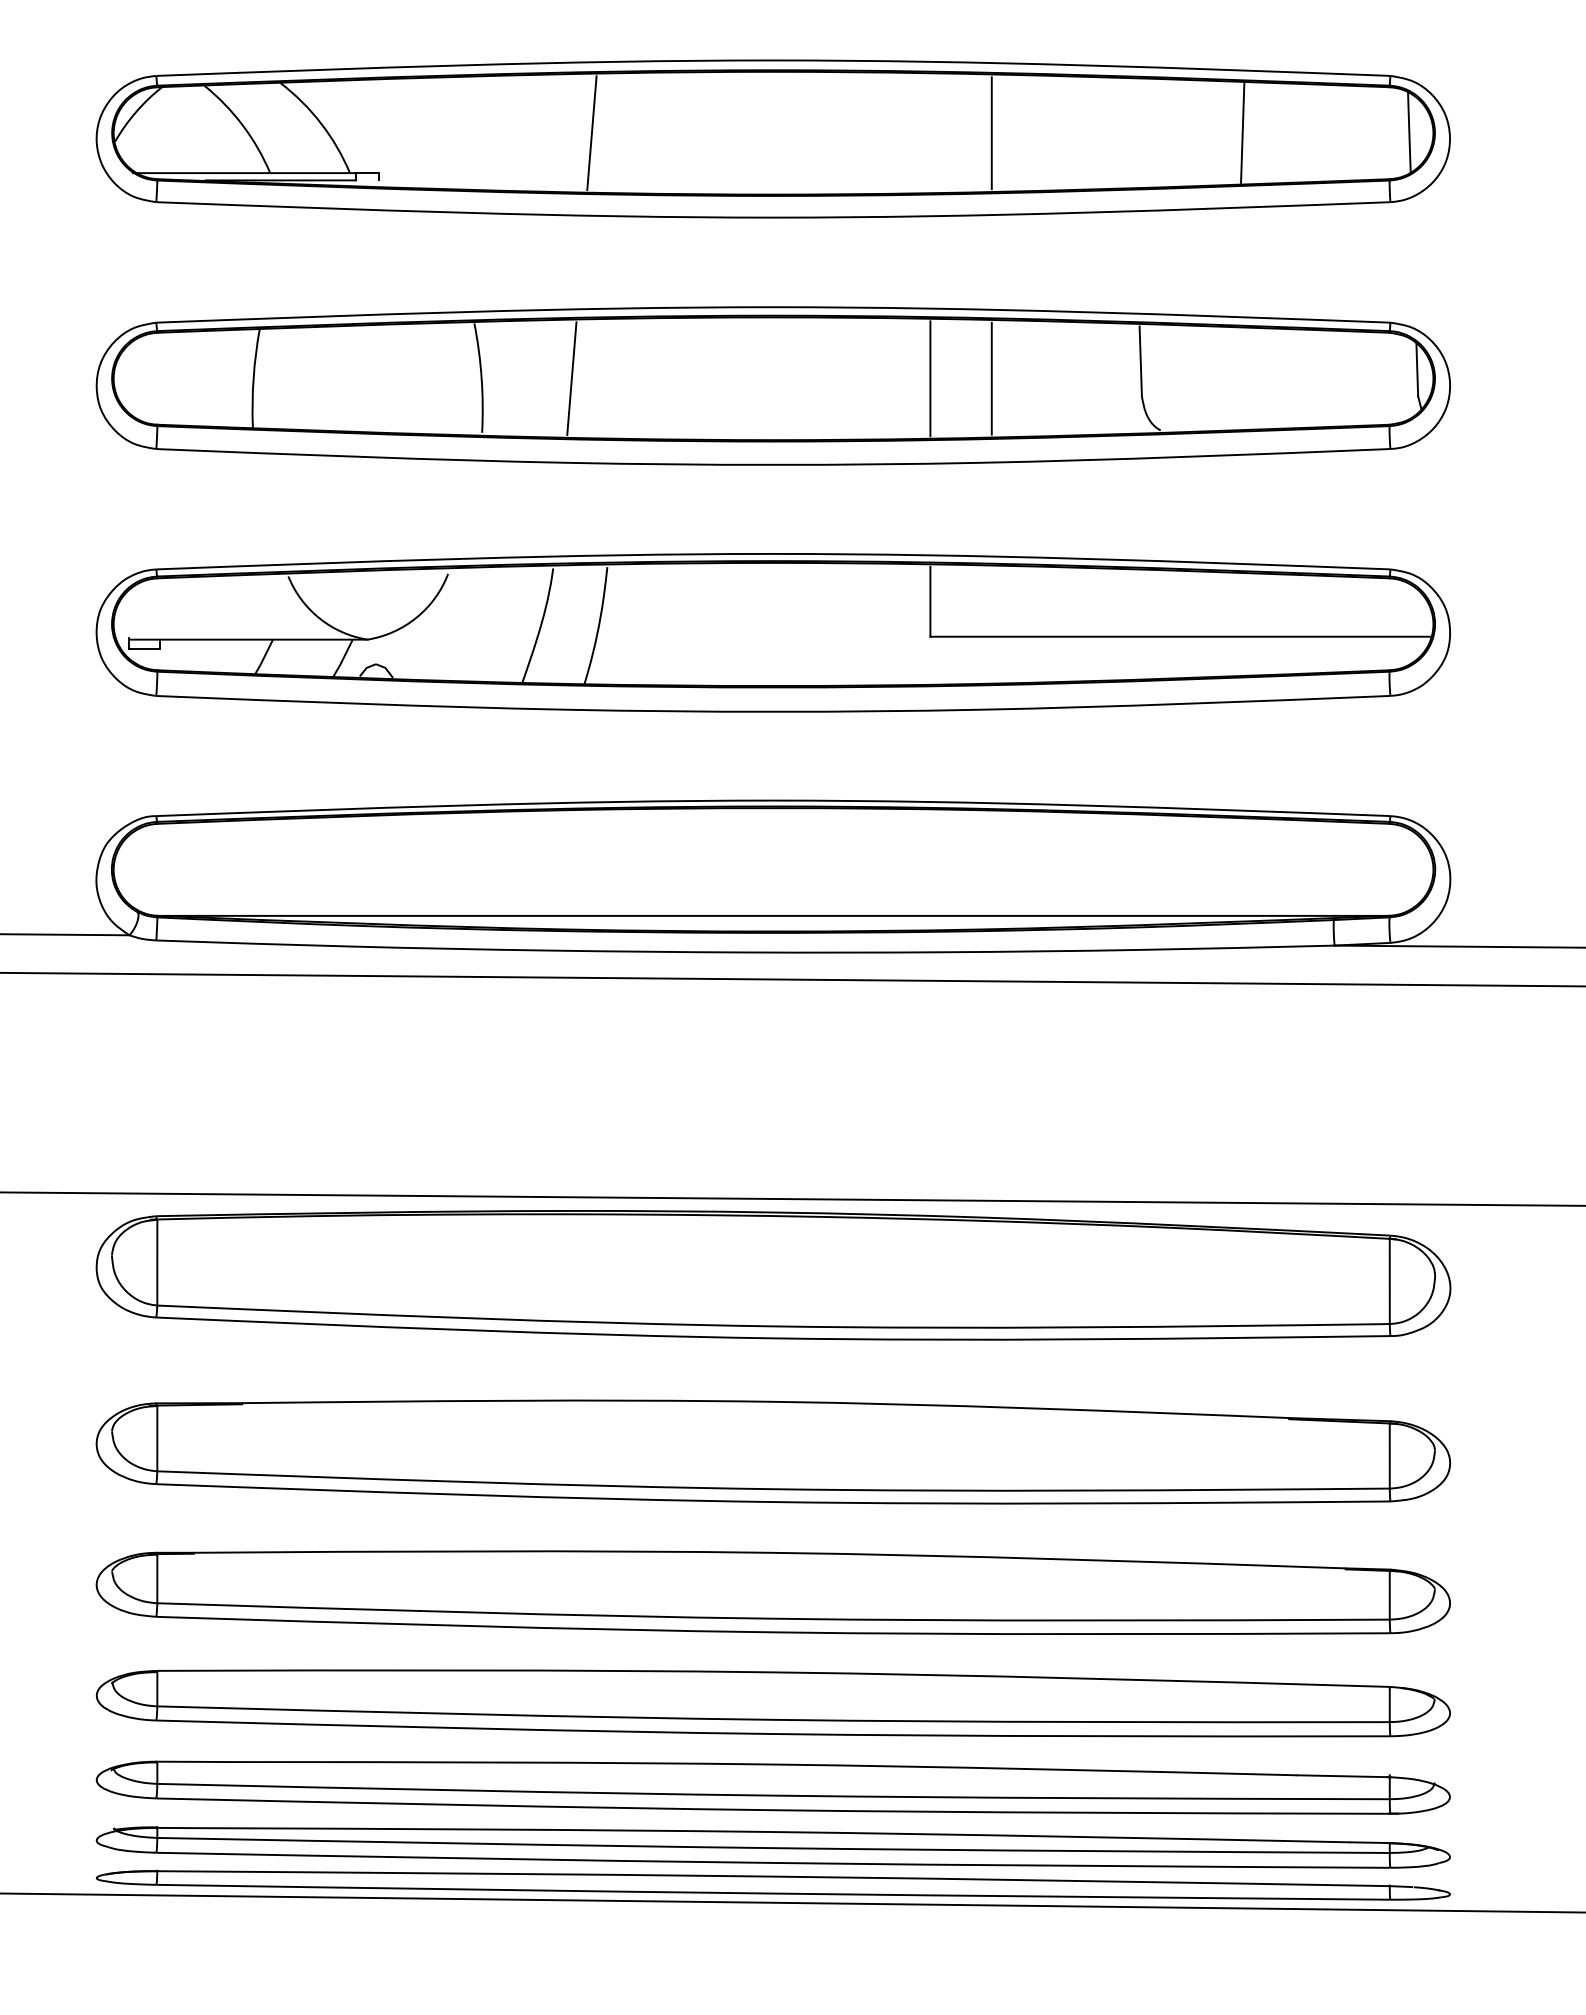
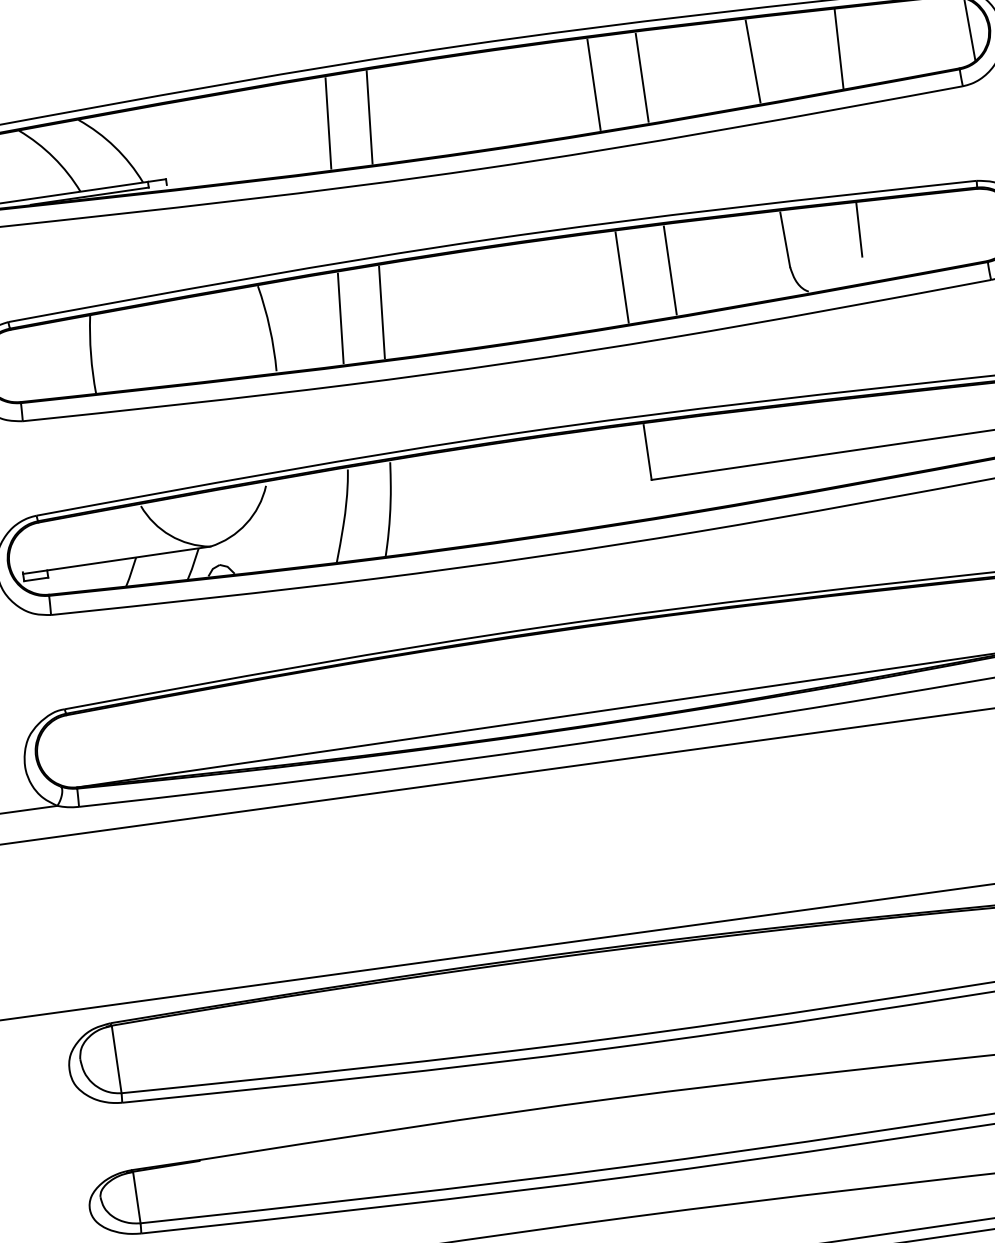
line: (644, 132) -> (369, 116), added
line: (930, 132) -> (594, 84), added
line: (1132, 132) -> (752, 61), added
line: (1234, 362) -> (858, 229), added
line: (624, 378) -> (382, 312), added

